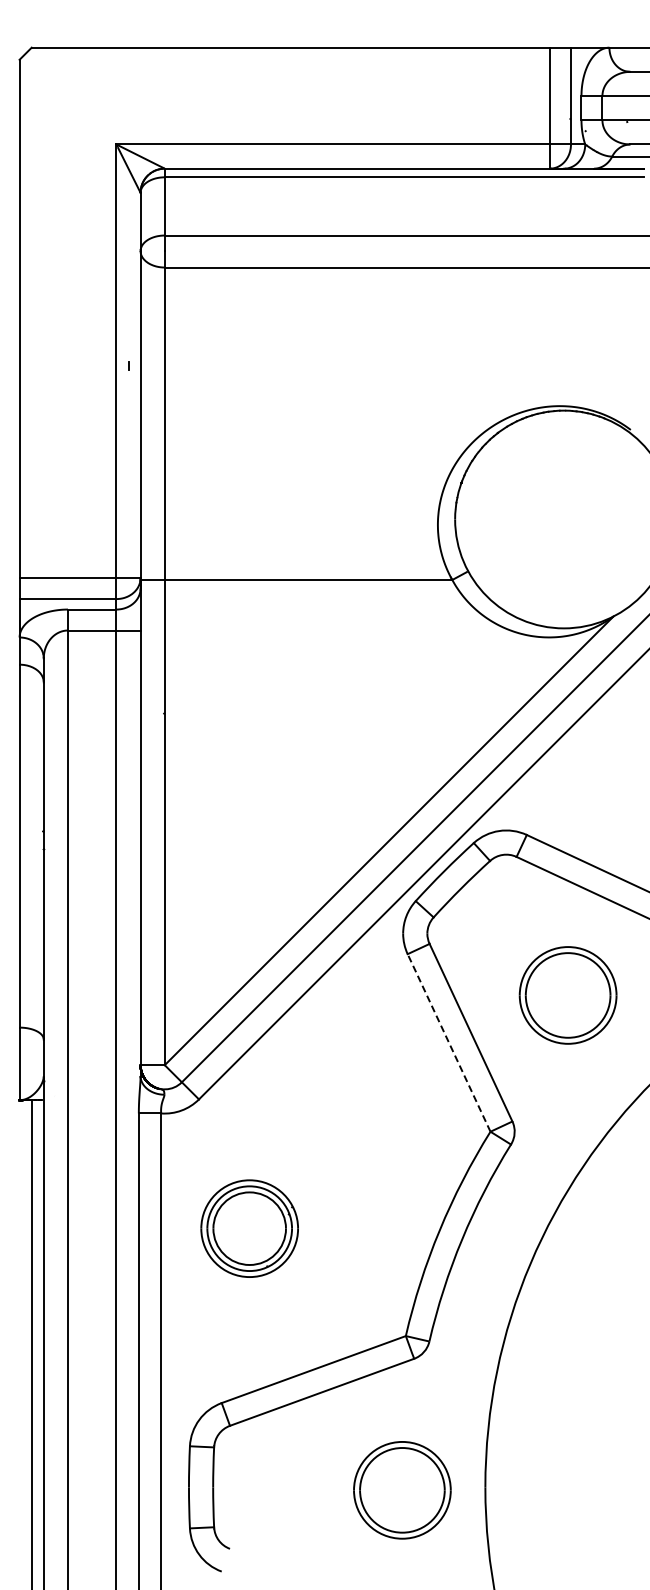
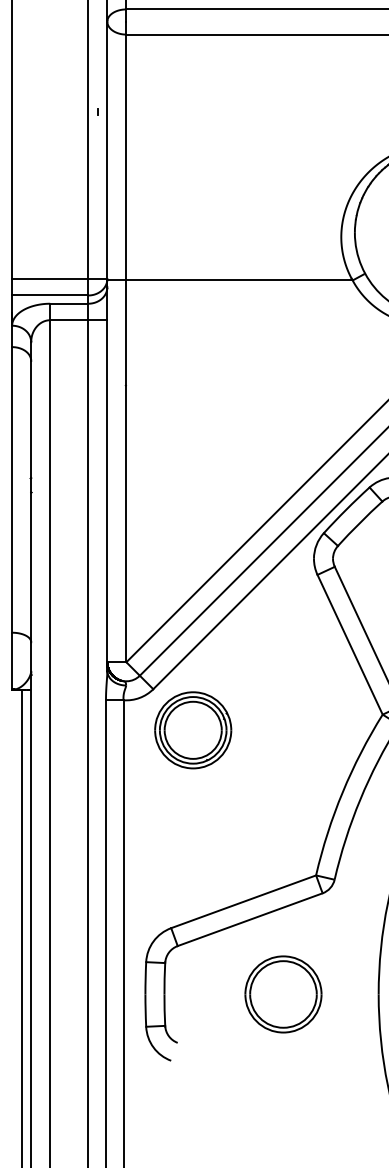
line: (449, 1042) -> (350, 644), dashed -> solid
part: (249, 1228) -> (193, 730), moved
part: (402, 1490) -> (283, 994), moved

